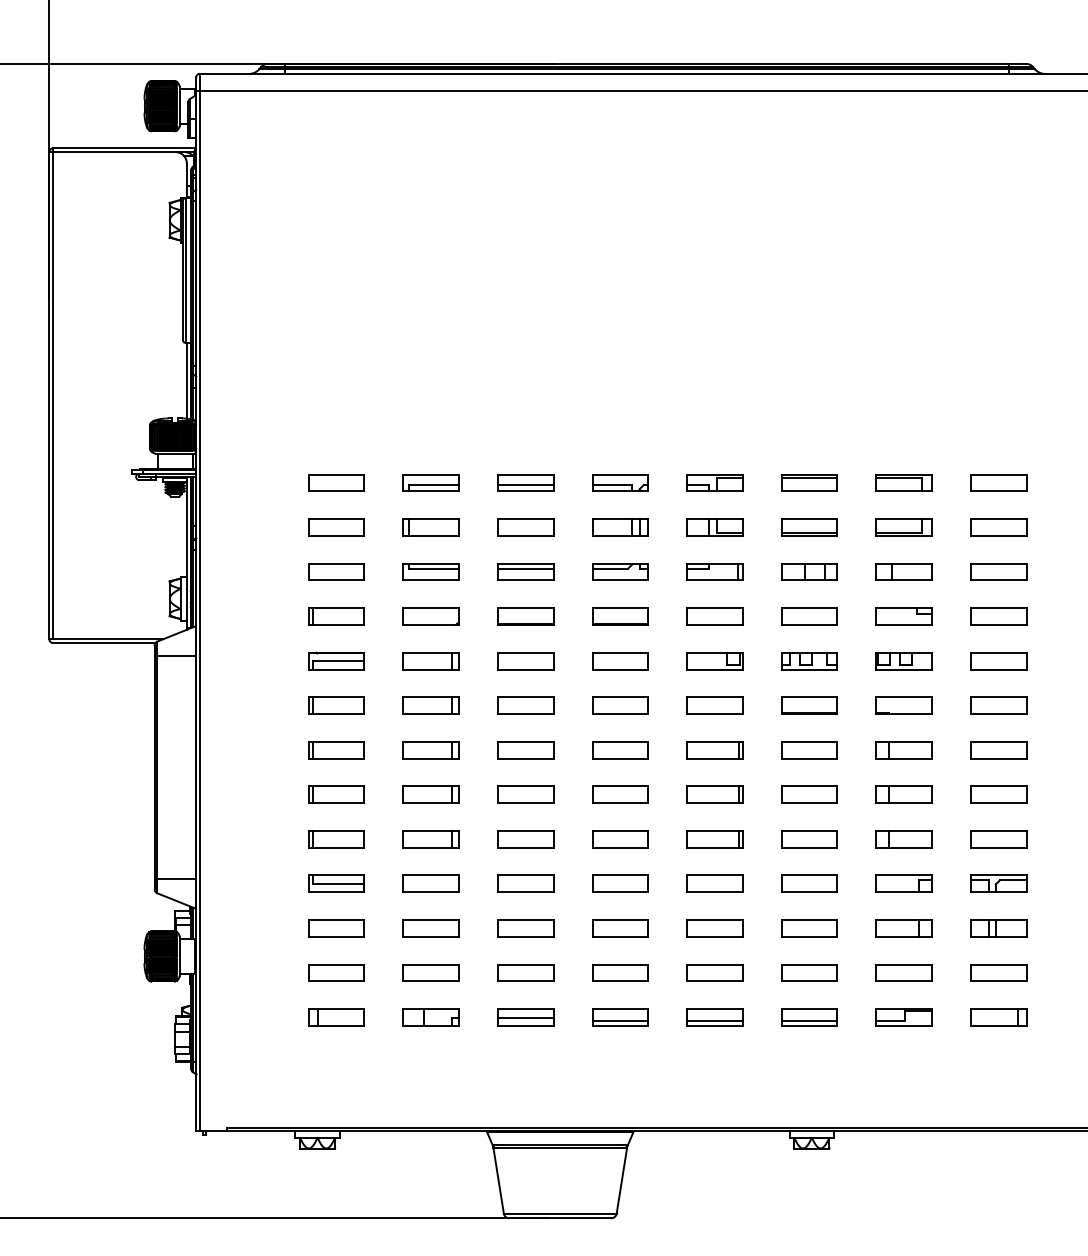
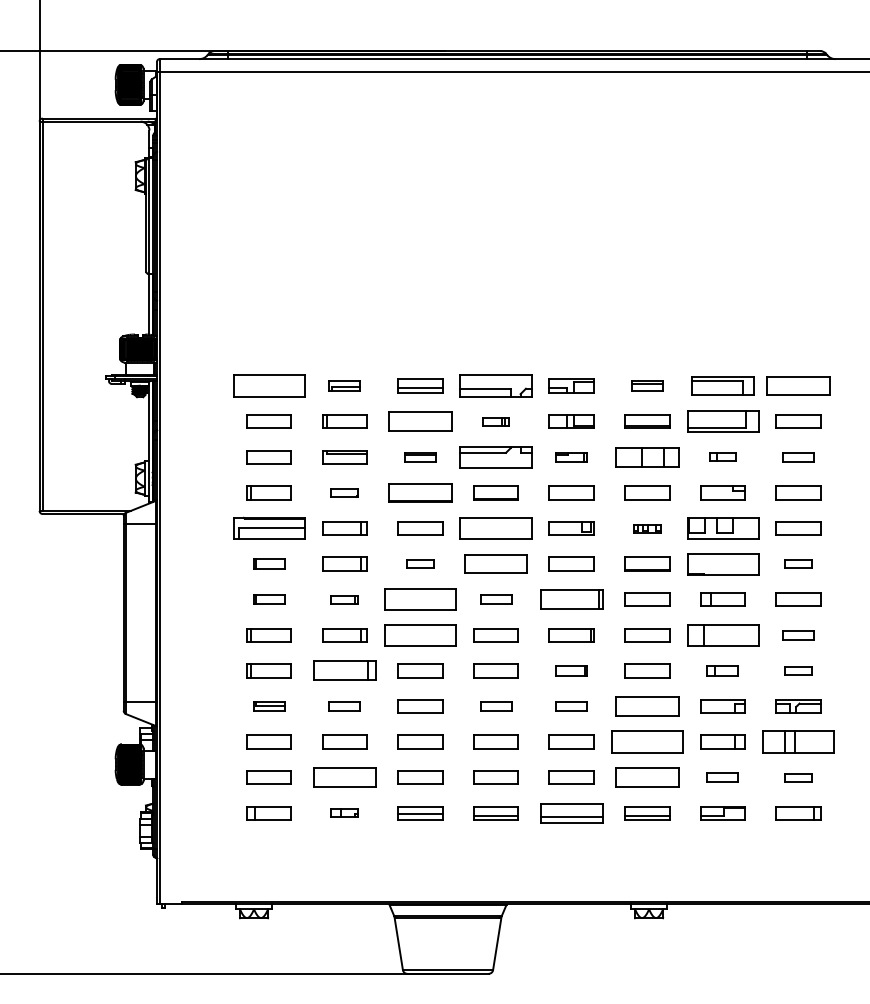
part: (336, 482) -> (269, 385), size x1.6
part: (430, 482) -> (344, 385), size x0.7
part: (620, 482) -> (496, 385), size x1.6
part: (809, 482) -> (647, 385), size x0.7
part: (903, 482) -> (722, 385), size x1.4
part: (998, 482) -> (798, 385), size x1.4
part: (525, 527) -> (420, 421), size x1.4
part: (620, 527) -> (496, 421), size x0.6
part: (903, 527) -> (722, 421), size x1.6
part: (525, 571) -> (420, 456), size x0.7
part: (620, 571) -> (496, 456), size x1.6
part: (714, 571) -> (571, 456), size x0.7
part: (809, 571) -> (647, 456), size x1.4
part: (903, 571) -> (722, 456), size x0.6
part: (998, 571) -> (798, 456), size x0.7
part: (430, 616) -> (344, 492), size x0.6
part: (525, 616) -> (420, 492), size x1.4
part: (336, 660) -> (269, 527), size x1.6
part: (620, 661) -> (496, 528), size x1.6
part: (809, 661) -> (647, 528), size x0.6
part: (903, 661) -> (722, 528), size x1.6
part: (336, 705) -> (269, 563), size x0.7
part: (525, 705) -> (420, 563), size x0.6
part: (620, 705) -> (496, 563), size x1.4
part: (903, 705) -> (722, 563), size x1.6
part: (998, 705) -> (798, 563), size x0.6
part: (336, 750) -> (269, 599), size x0.7
part: (430, 750) -> (344, 599), size x0.6
part: (525, 750) -> (420, 599), size x1.6
part: (620, 750) -> (496, 599), size x0.7
part: (714, 750) -> (571, 599), size x1.4
part: (525, 794) -> (420, 635), size x1.6
part: (903, 794) -> (722, 635), size x1.6
part: (998, 794) -> (798, 635), size x0.7
part: (430, 839) -> (344, 671), size x1.4
part: (714, 839) -> (571, 671), size x0.7
part: (903, 839) -> (722, 671), size x0.7
part: (998, 839) -> (798, 671), size x0.6
part: (336, 883) -> (269, 706), size x0.7
part: (430, 883) -> (344, 706), size x0.7
part: (620, 883) -> (496, 706), size x0.7
part: (714, 883) -> (571, 706), size x0.7
part: (809, 883) -> (647, 706), size x1.4
part: (809, 928) -> (647, 742), size x1.6
part: (998, 928) -> (798, 742), size x1.6
part: (430, 972) -> (344, 777), size x1.4
part: (809, 972) -> (647, 777), size x1.4
part: (903, 972) -> (722, 777), size x0.7
part: (998, 972) -> (798, 777), size x0.6
part: (430, 1017) -> (344, 813), size x0.6
part: (714, 1017) -> (571, 813), size x1.4

